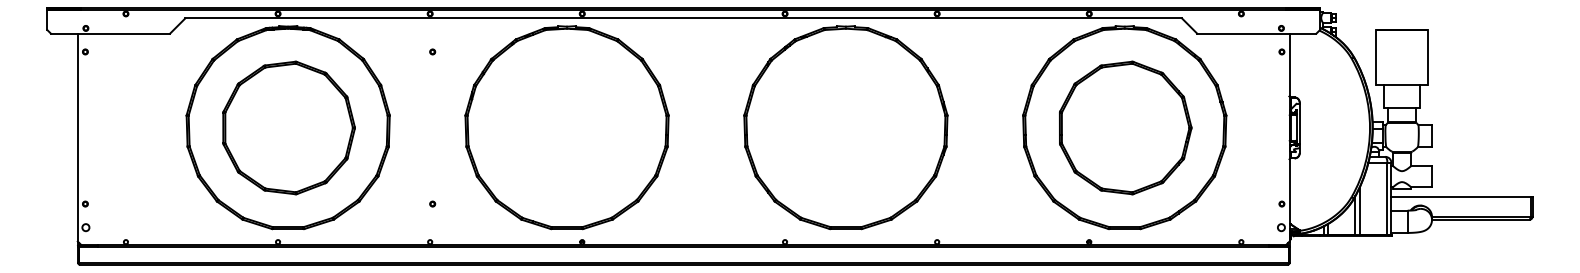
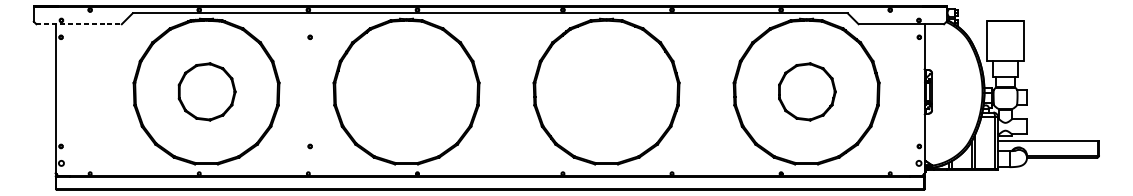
line: (110, 33) -> (79, 24), solid -> dashed
part: (288, 127) -> (206, 91), size x0.6
part: (1125, 127) -> (807, 91), size x0.6

